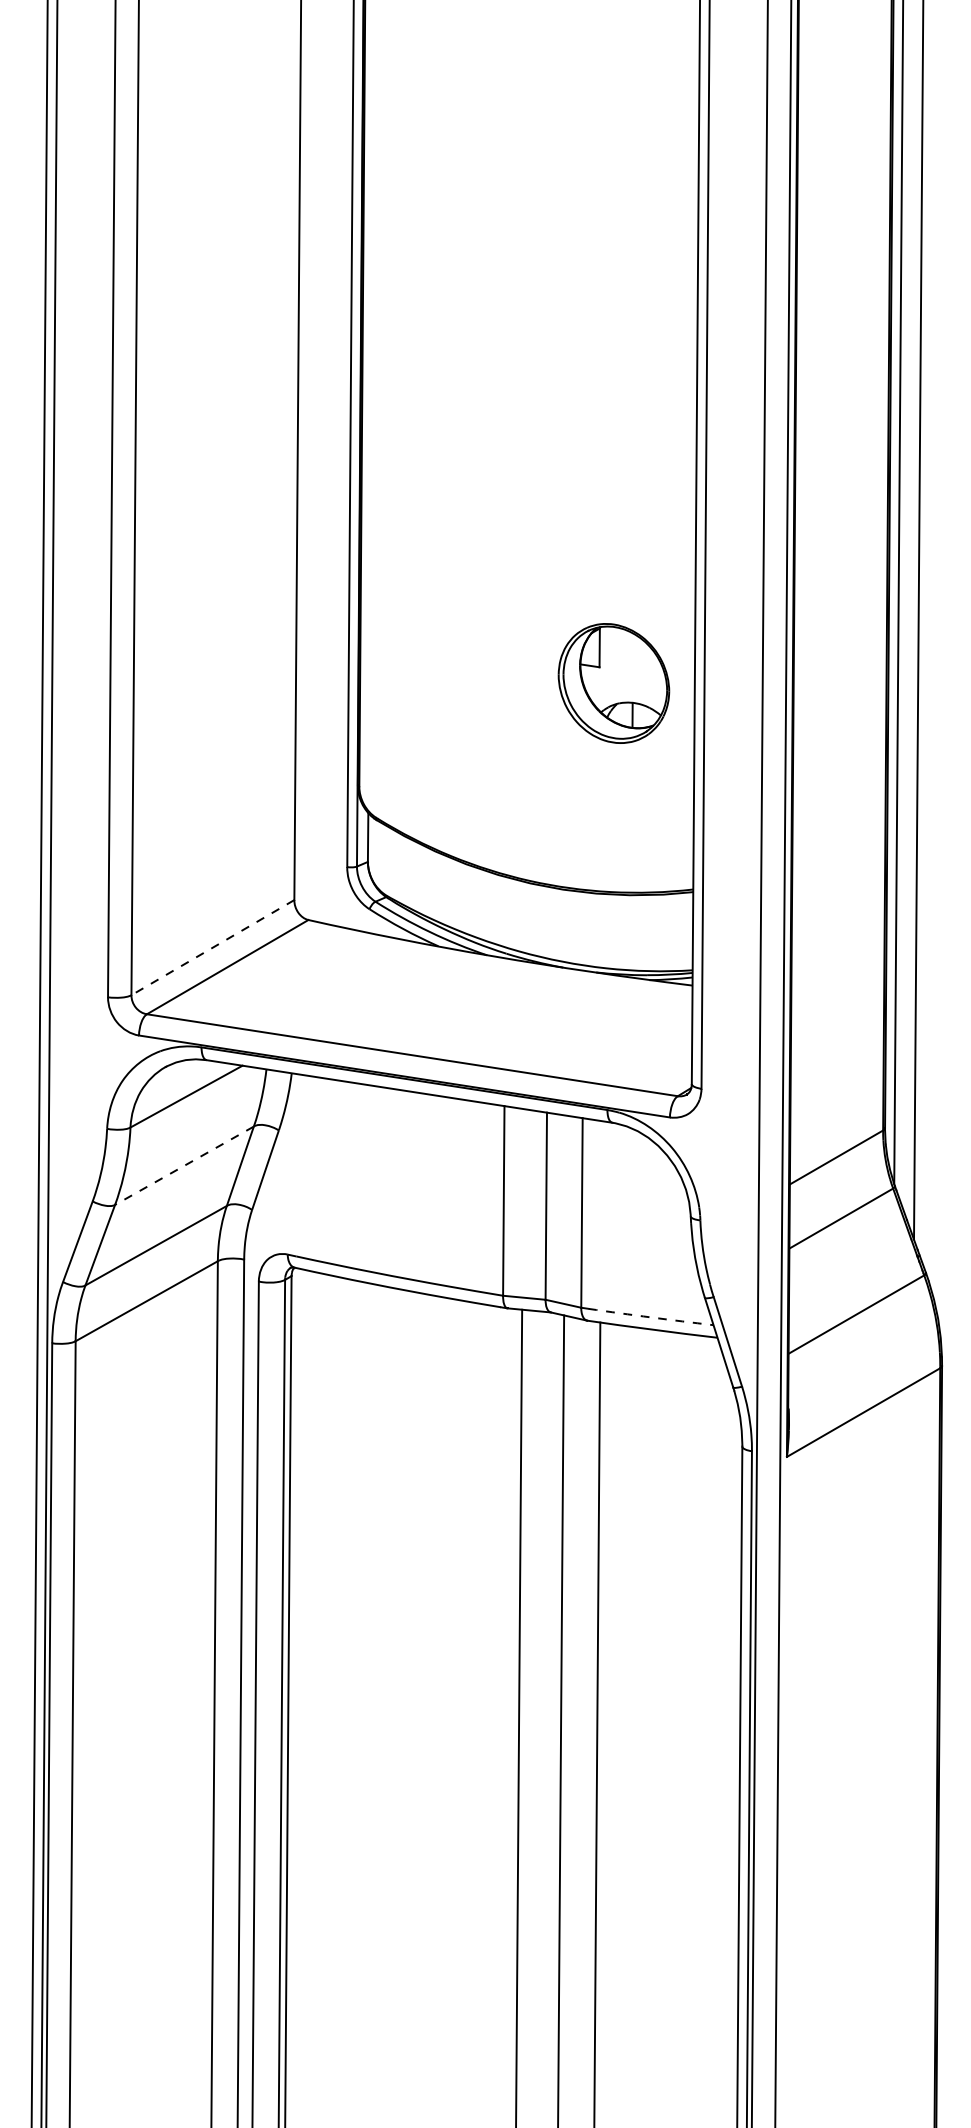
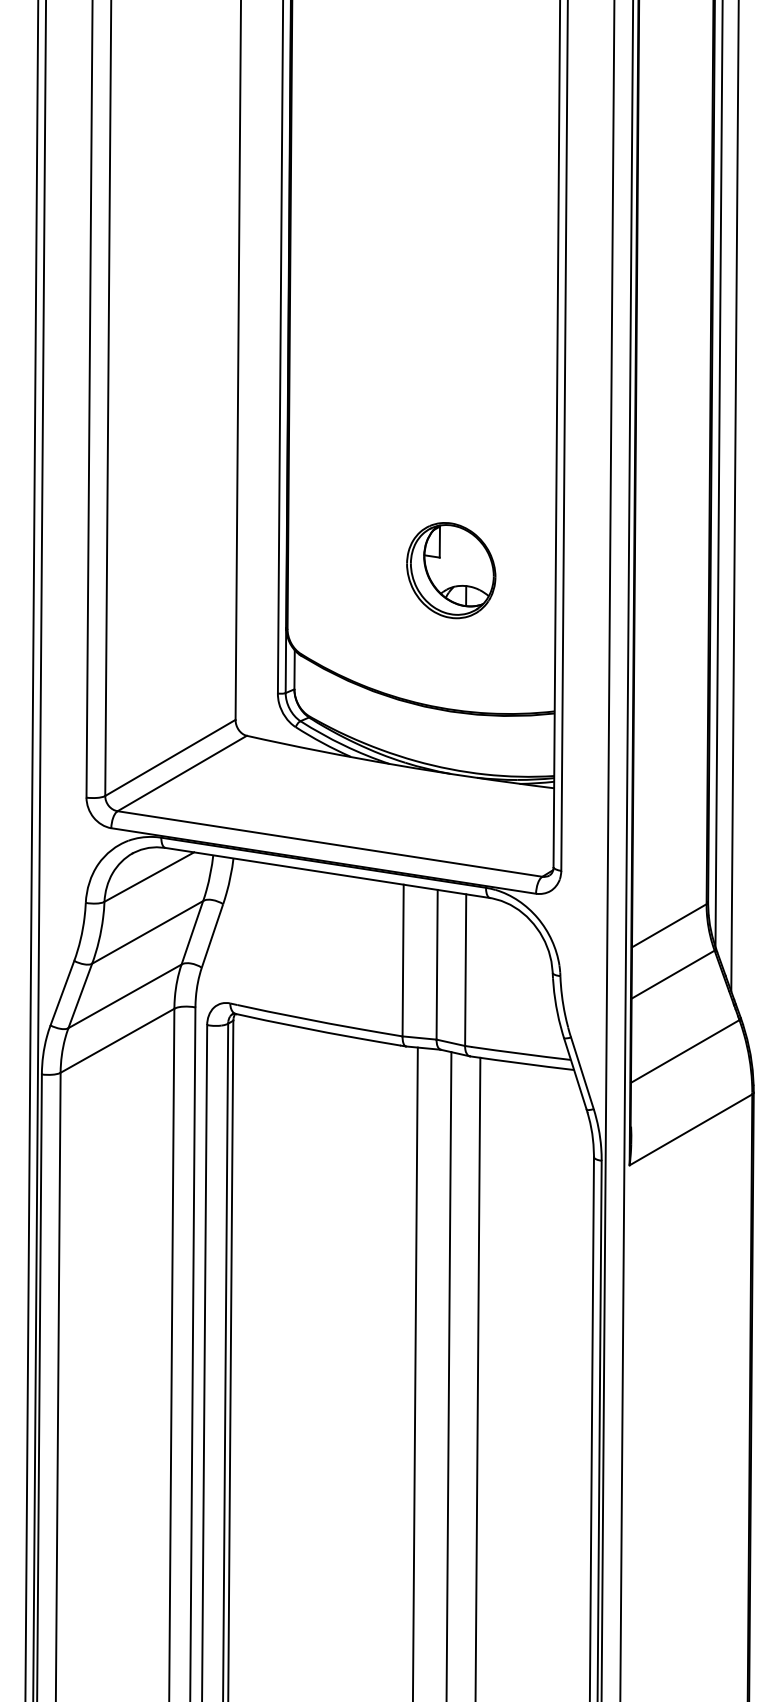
part: (613, 683) -> (450, 570), moved
line: (212, 947) -> (170, 757), dashed -> solid
line: (184, 1165) -> (147, 932), dashed -> solid
arc: (651, 1317) -> (521, 1053), dashed -> solid

